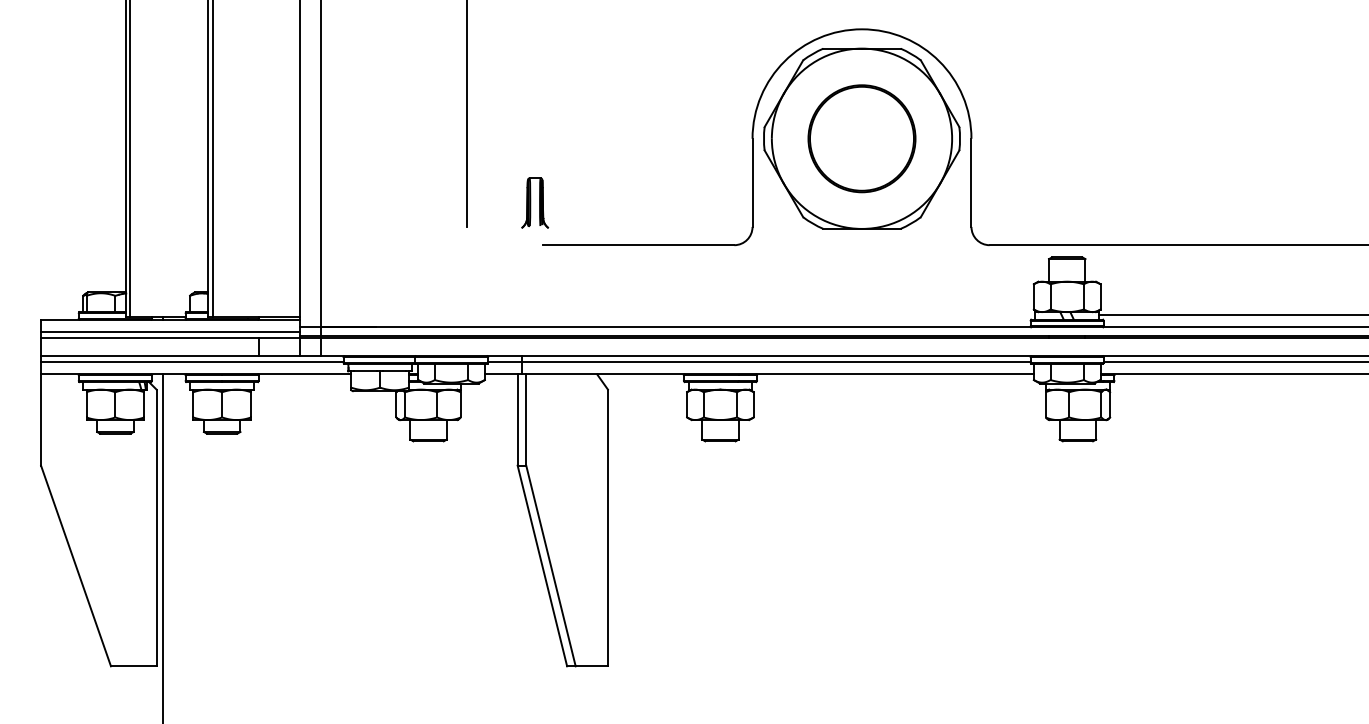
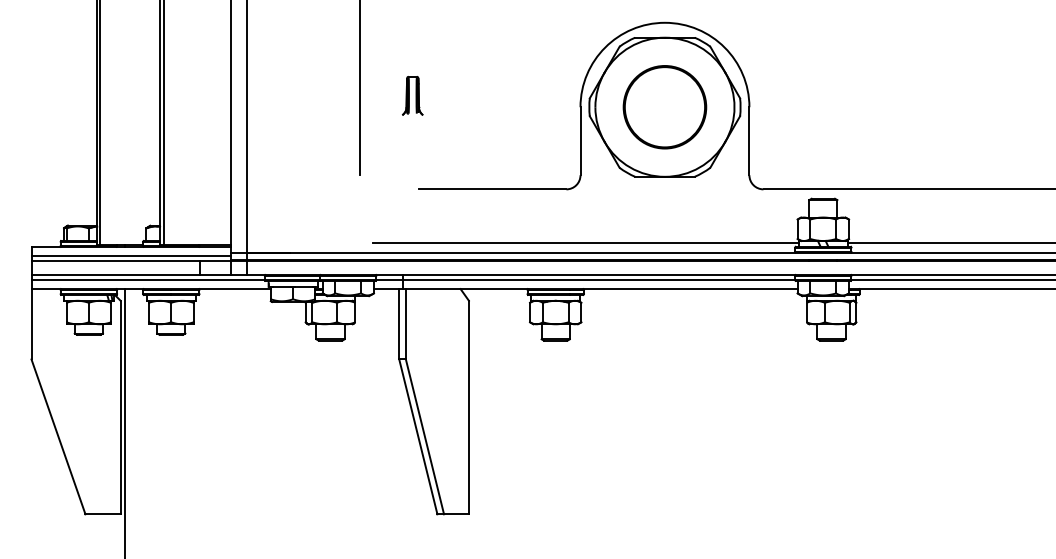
part: (535, 202) -> (413, 95), moved
line: (759, 315) -> (585, 243), added

